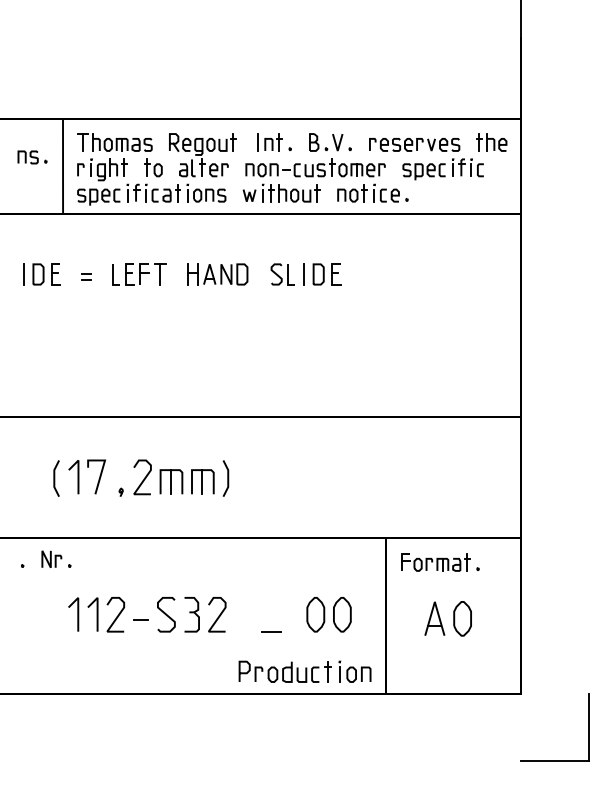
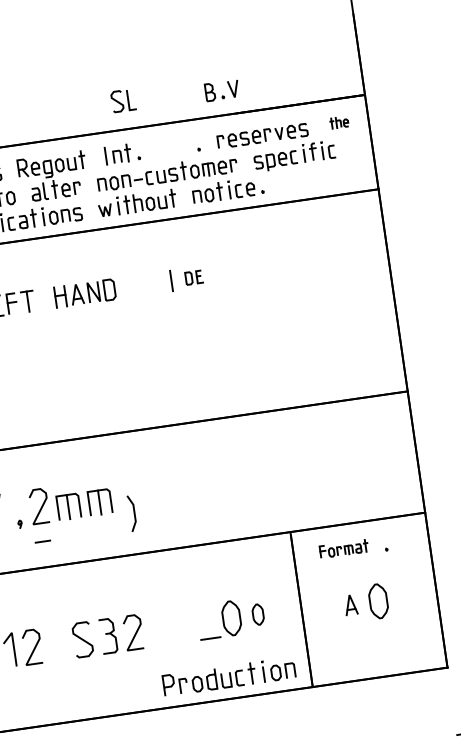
part: (326, 142) -> (222, 90), moved
part: (491, 142) -> (338, 122), size x0.6
part: (282, 274) -> (123, 100), moved
part: (326, 274) -> (193, 277), size x0.6
line: (227, 478) -> (133, 513), moved
part: (435, 562) -> (343, 549), size x0.7
part: (342, 614) -> (258, 614), size x0.6
part: (434, 618) -> (350, 605), size x0.6
line: (140, 619) -> (42, 541), moved
line: (271, 631) -> (210, 638), moved

